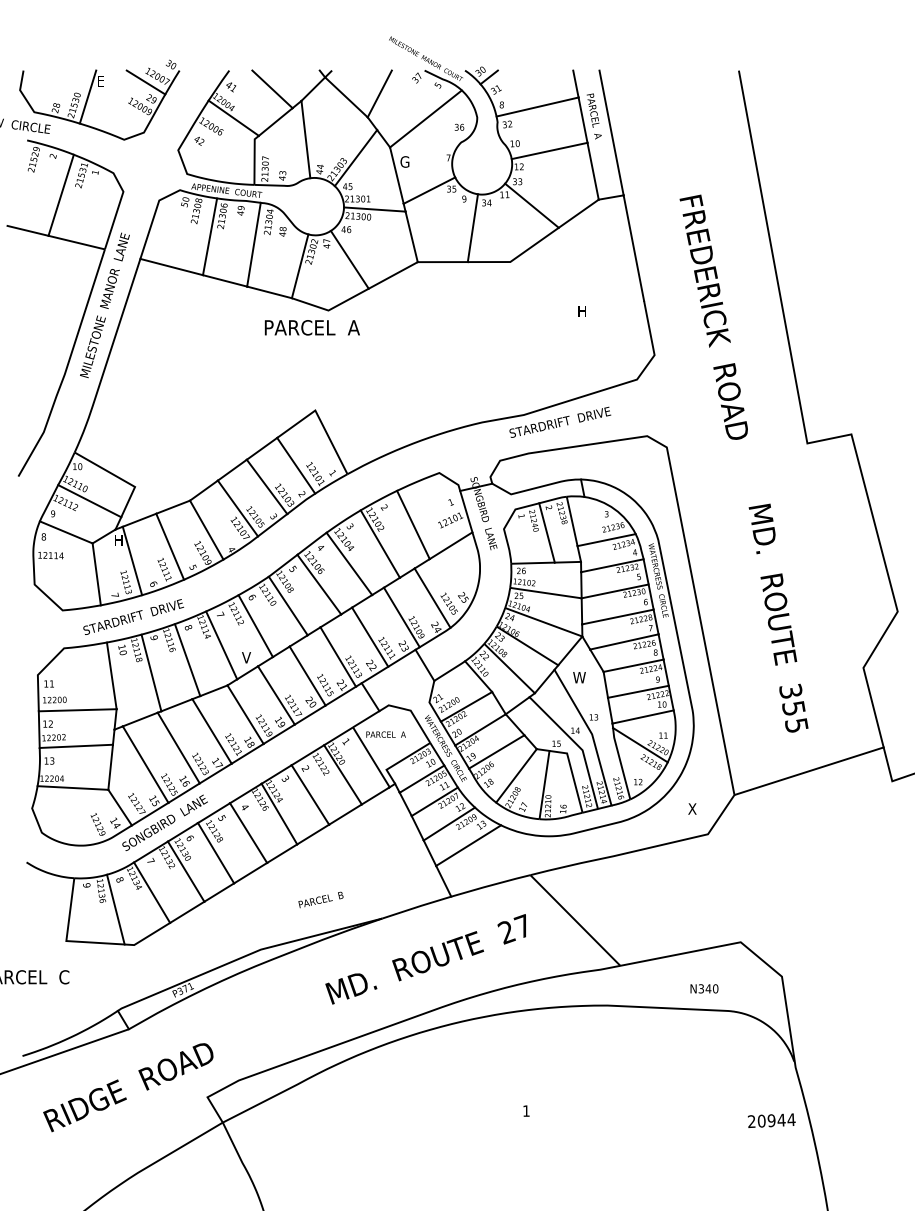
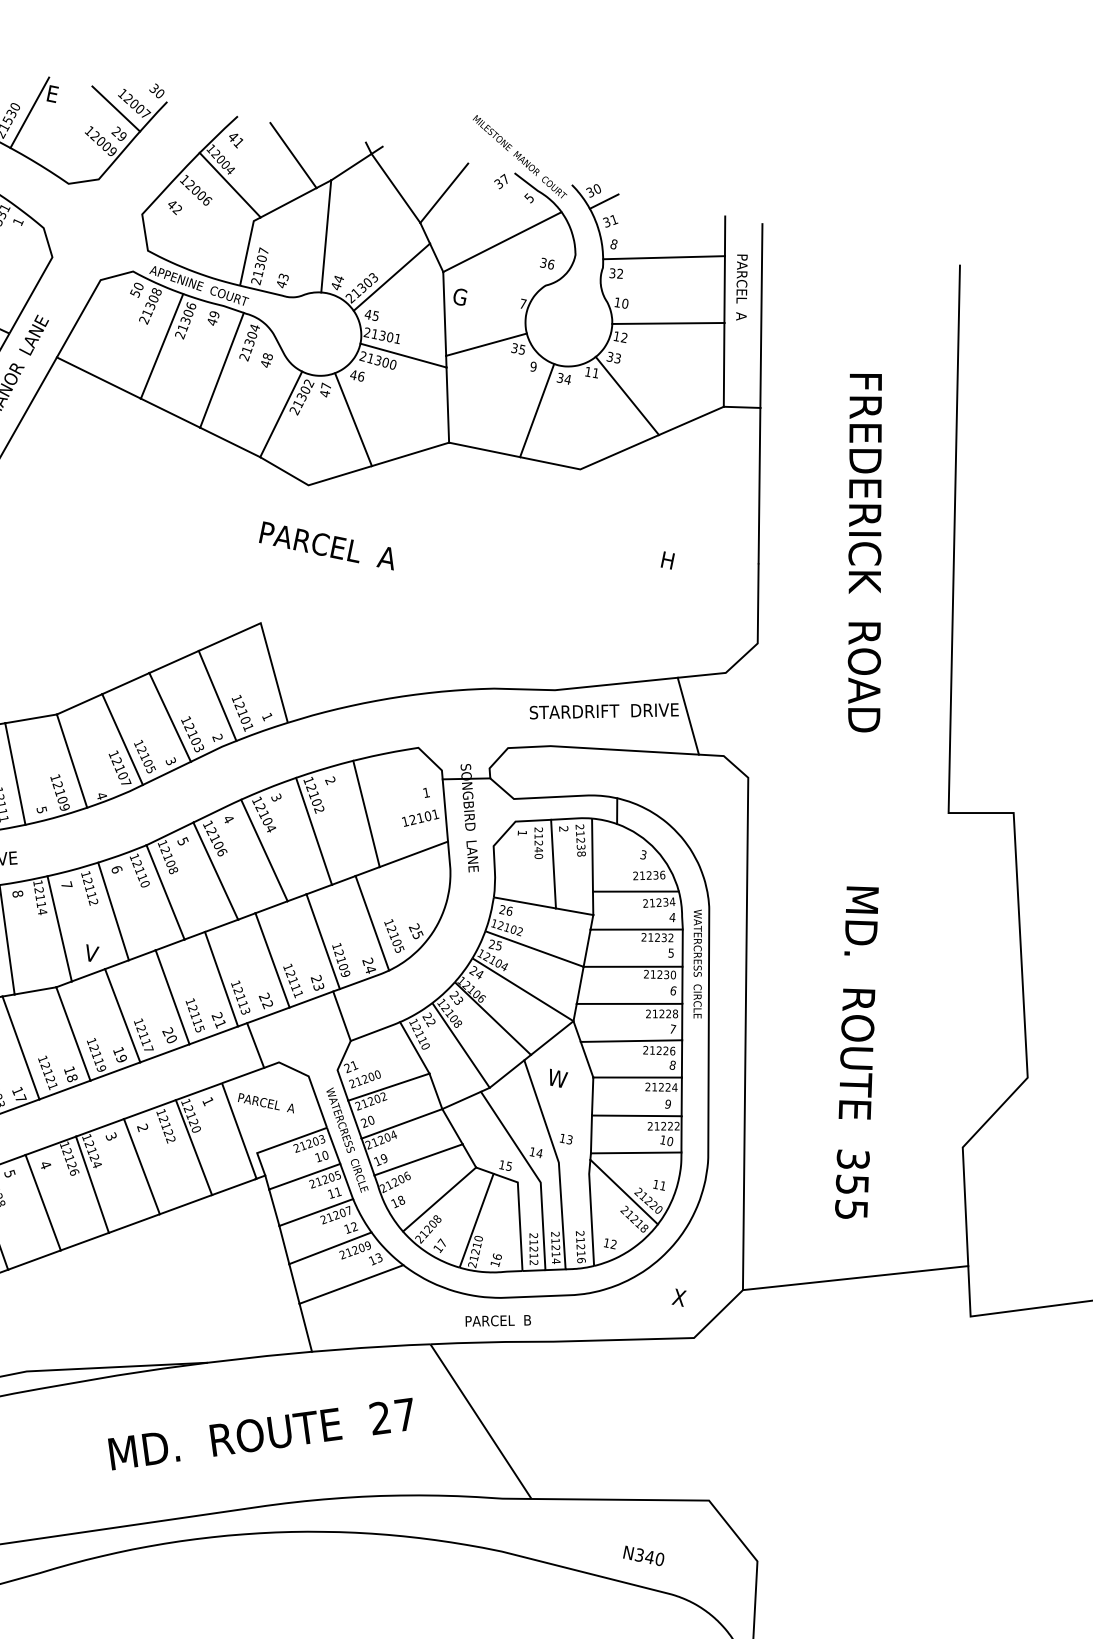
text: (713, 316) -> (863, 550), moved
text: (312, 327) -> (328, 545), moved
line: (617, 413) -> (688, 715), added
text: (320, 899) -> (497, 1320), moved

